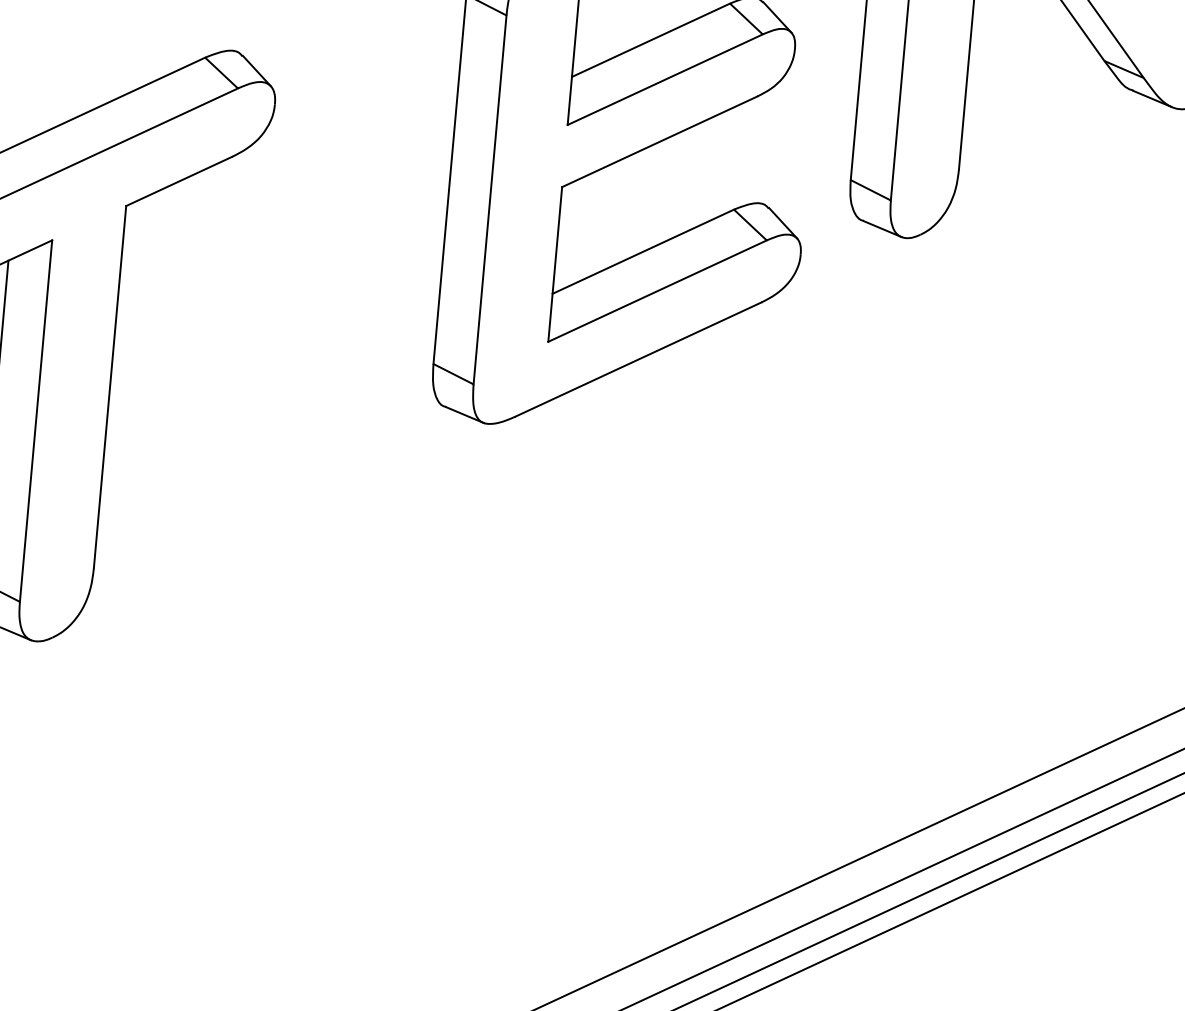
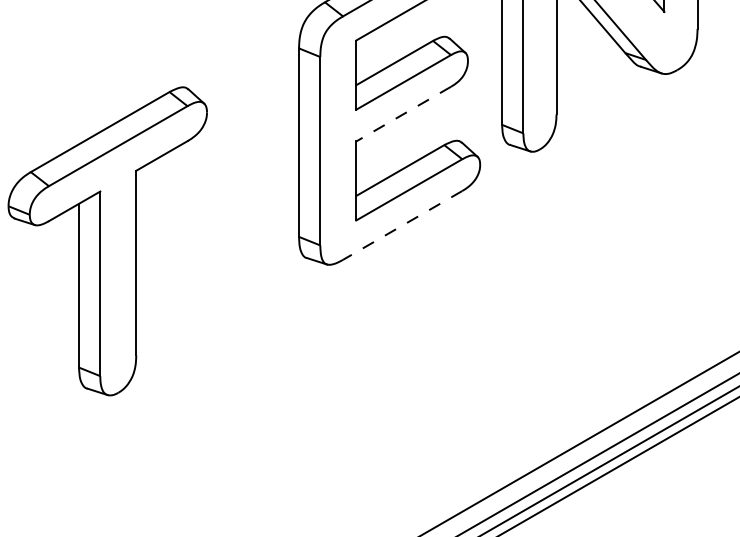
line: (659, 142) -> (403, 114), solid -> dashed
line: (638, 359) -> (402, 225), solid -> dashed

